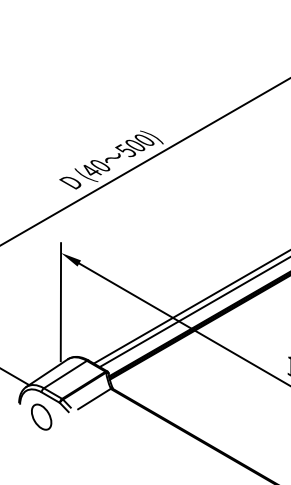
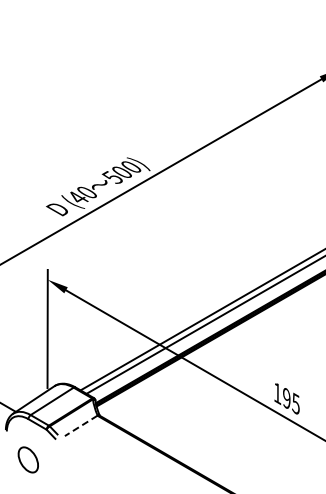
line: (93, 399) -> (80, 426), solid -> dashed
part: (40, 416) -> (27, 459), moved

